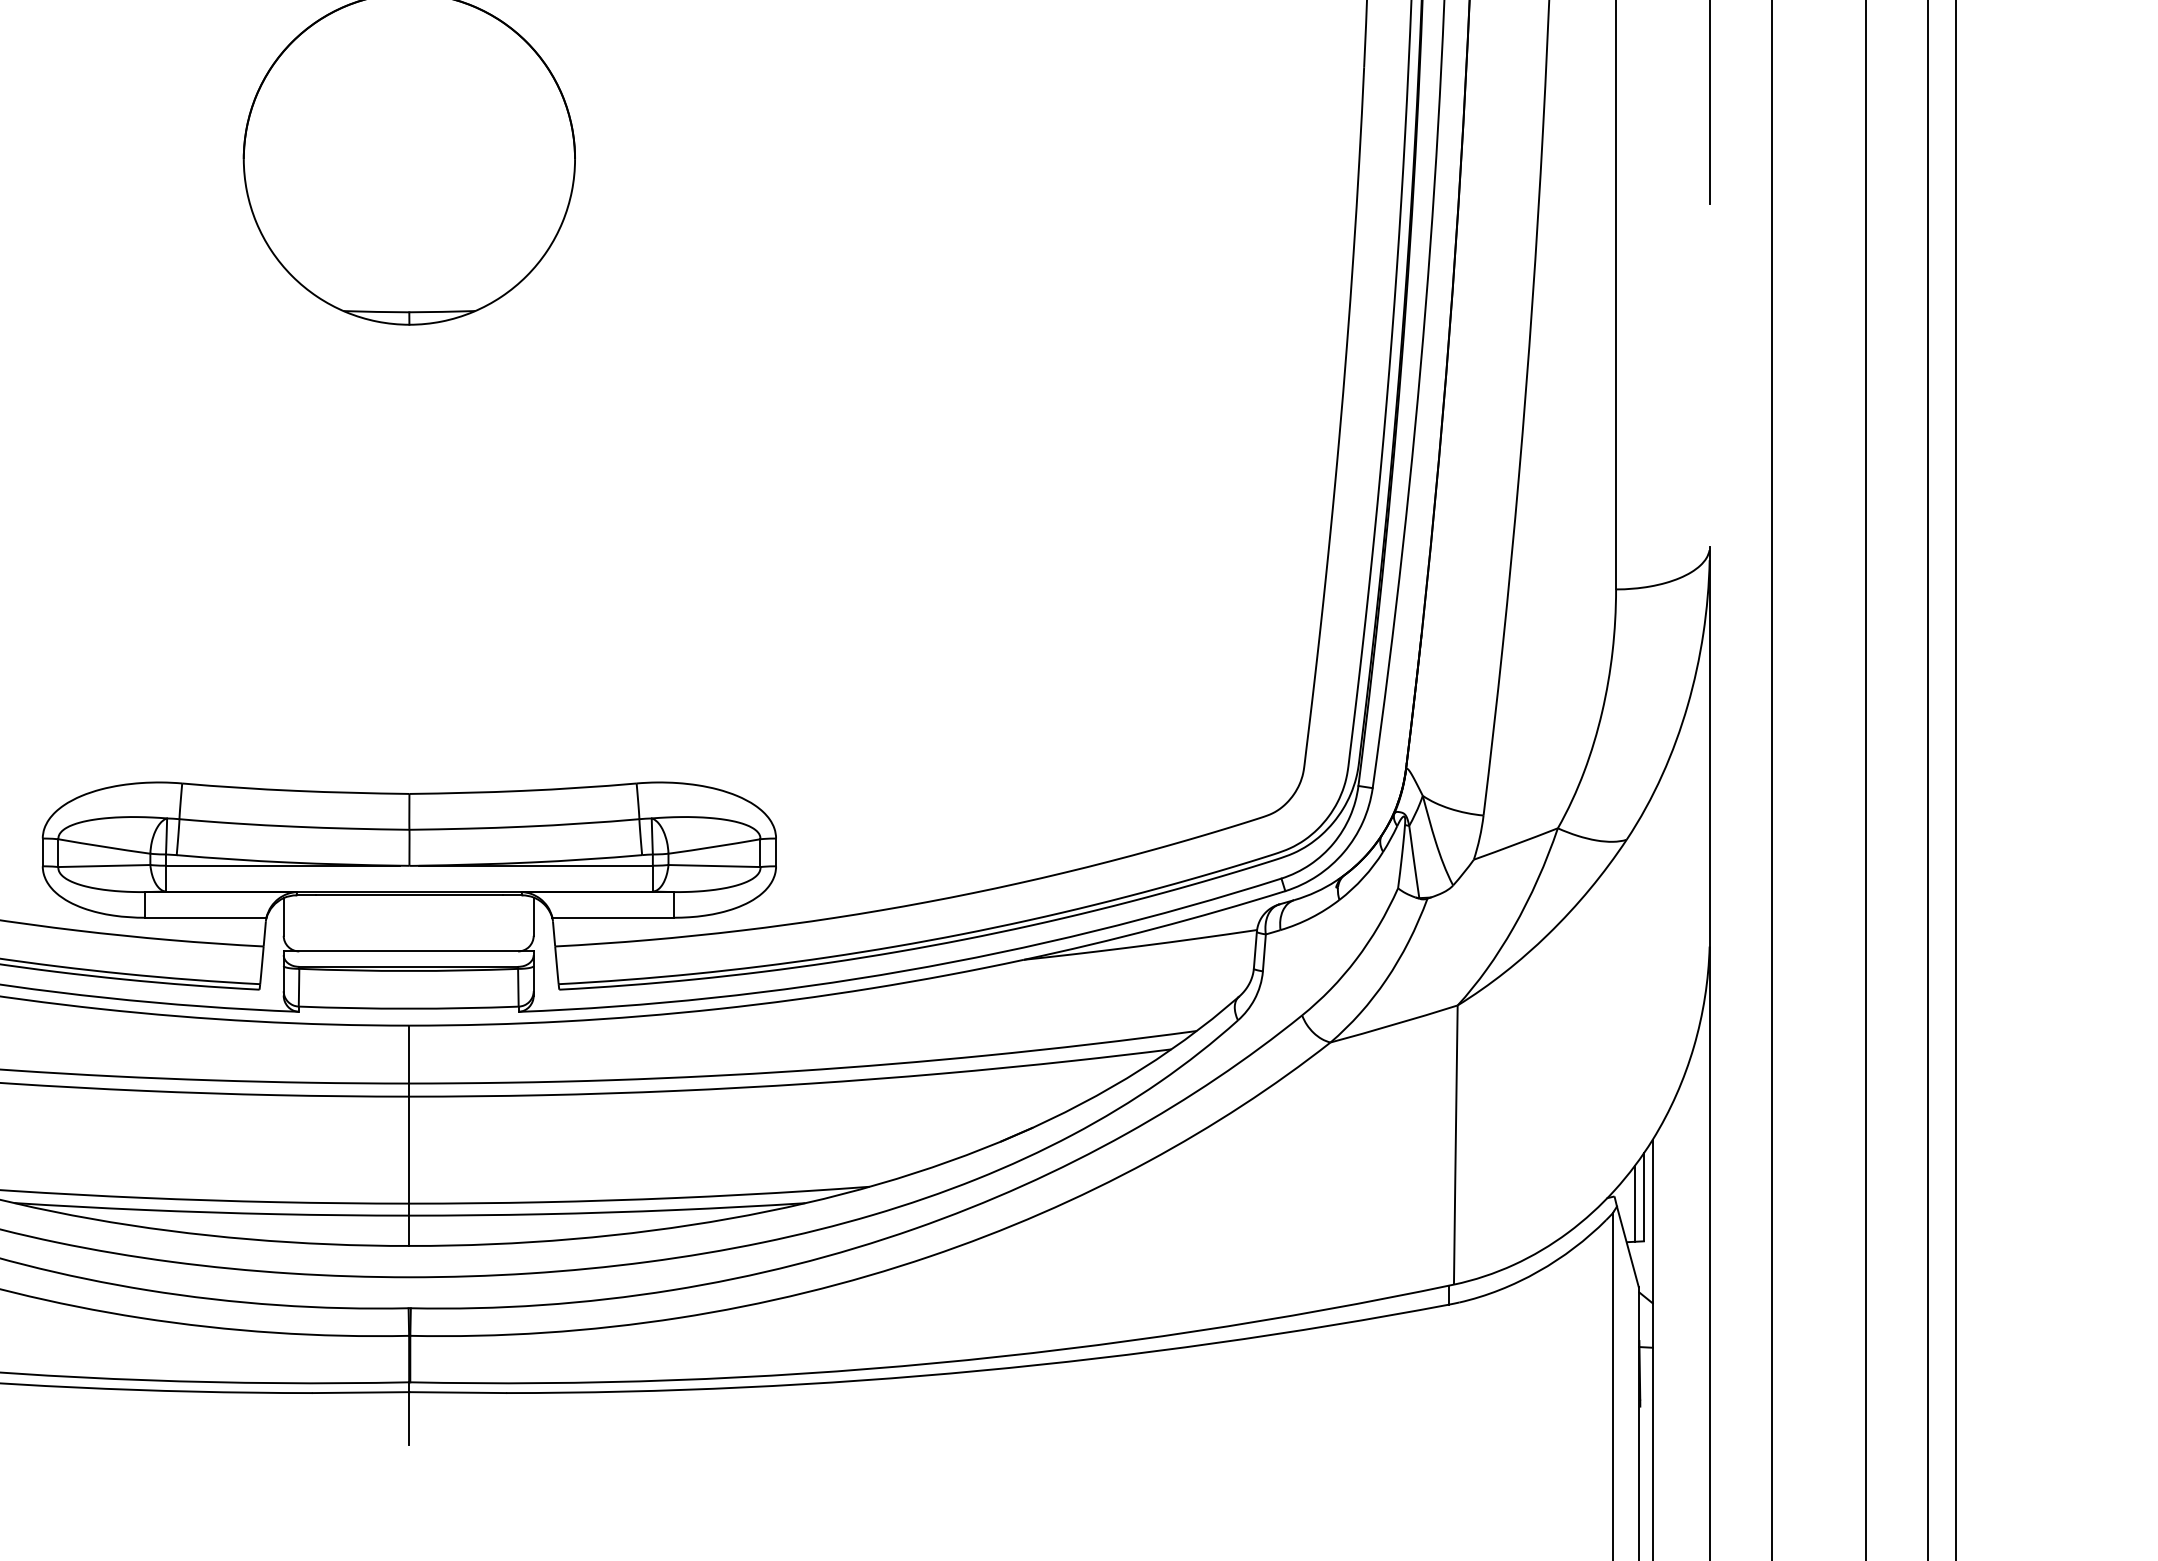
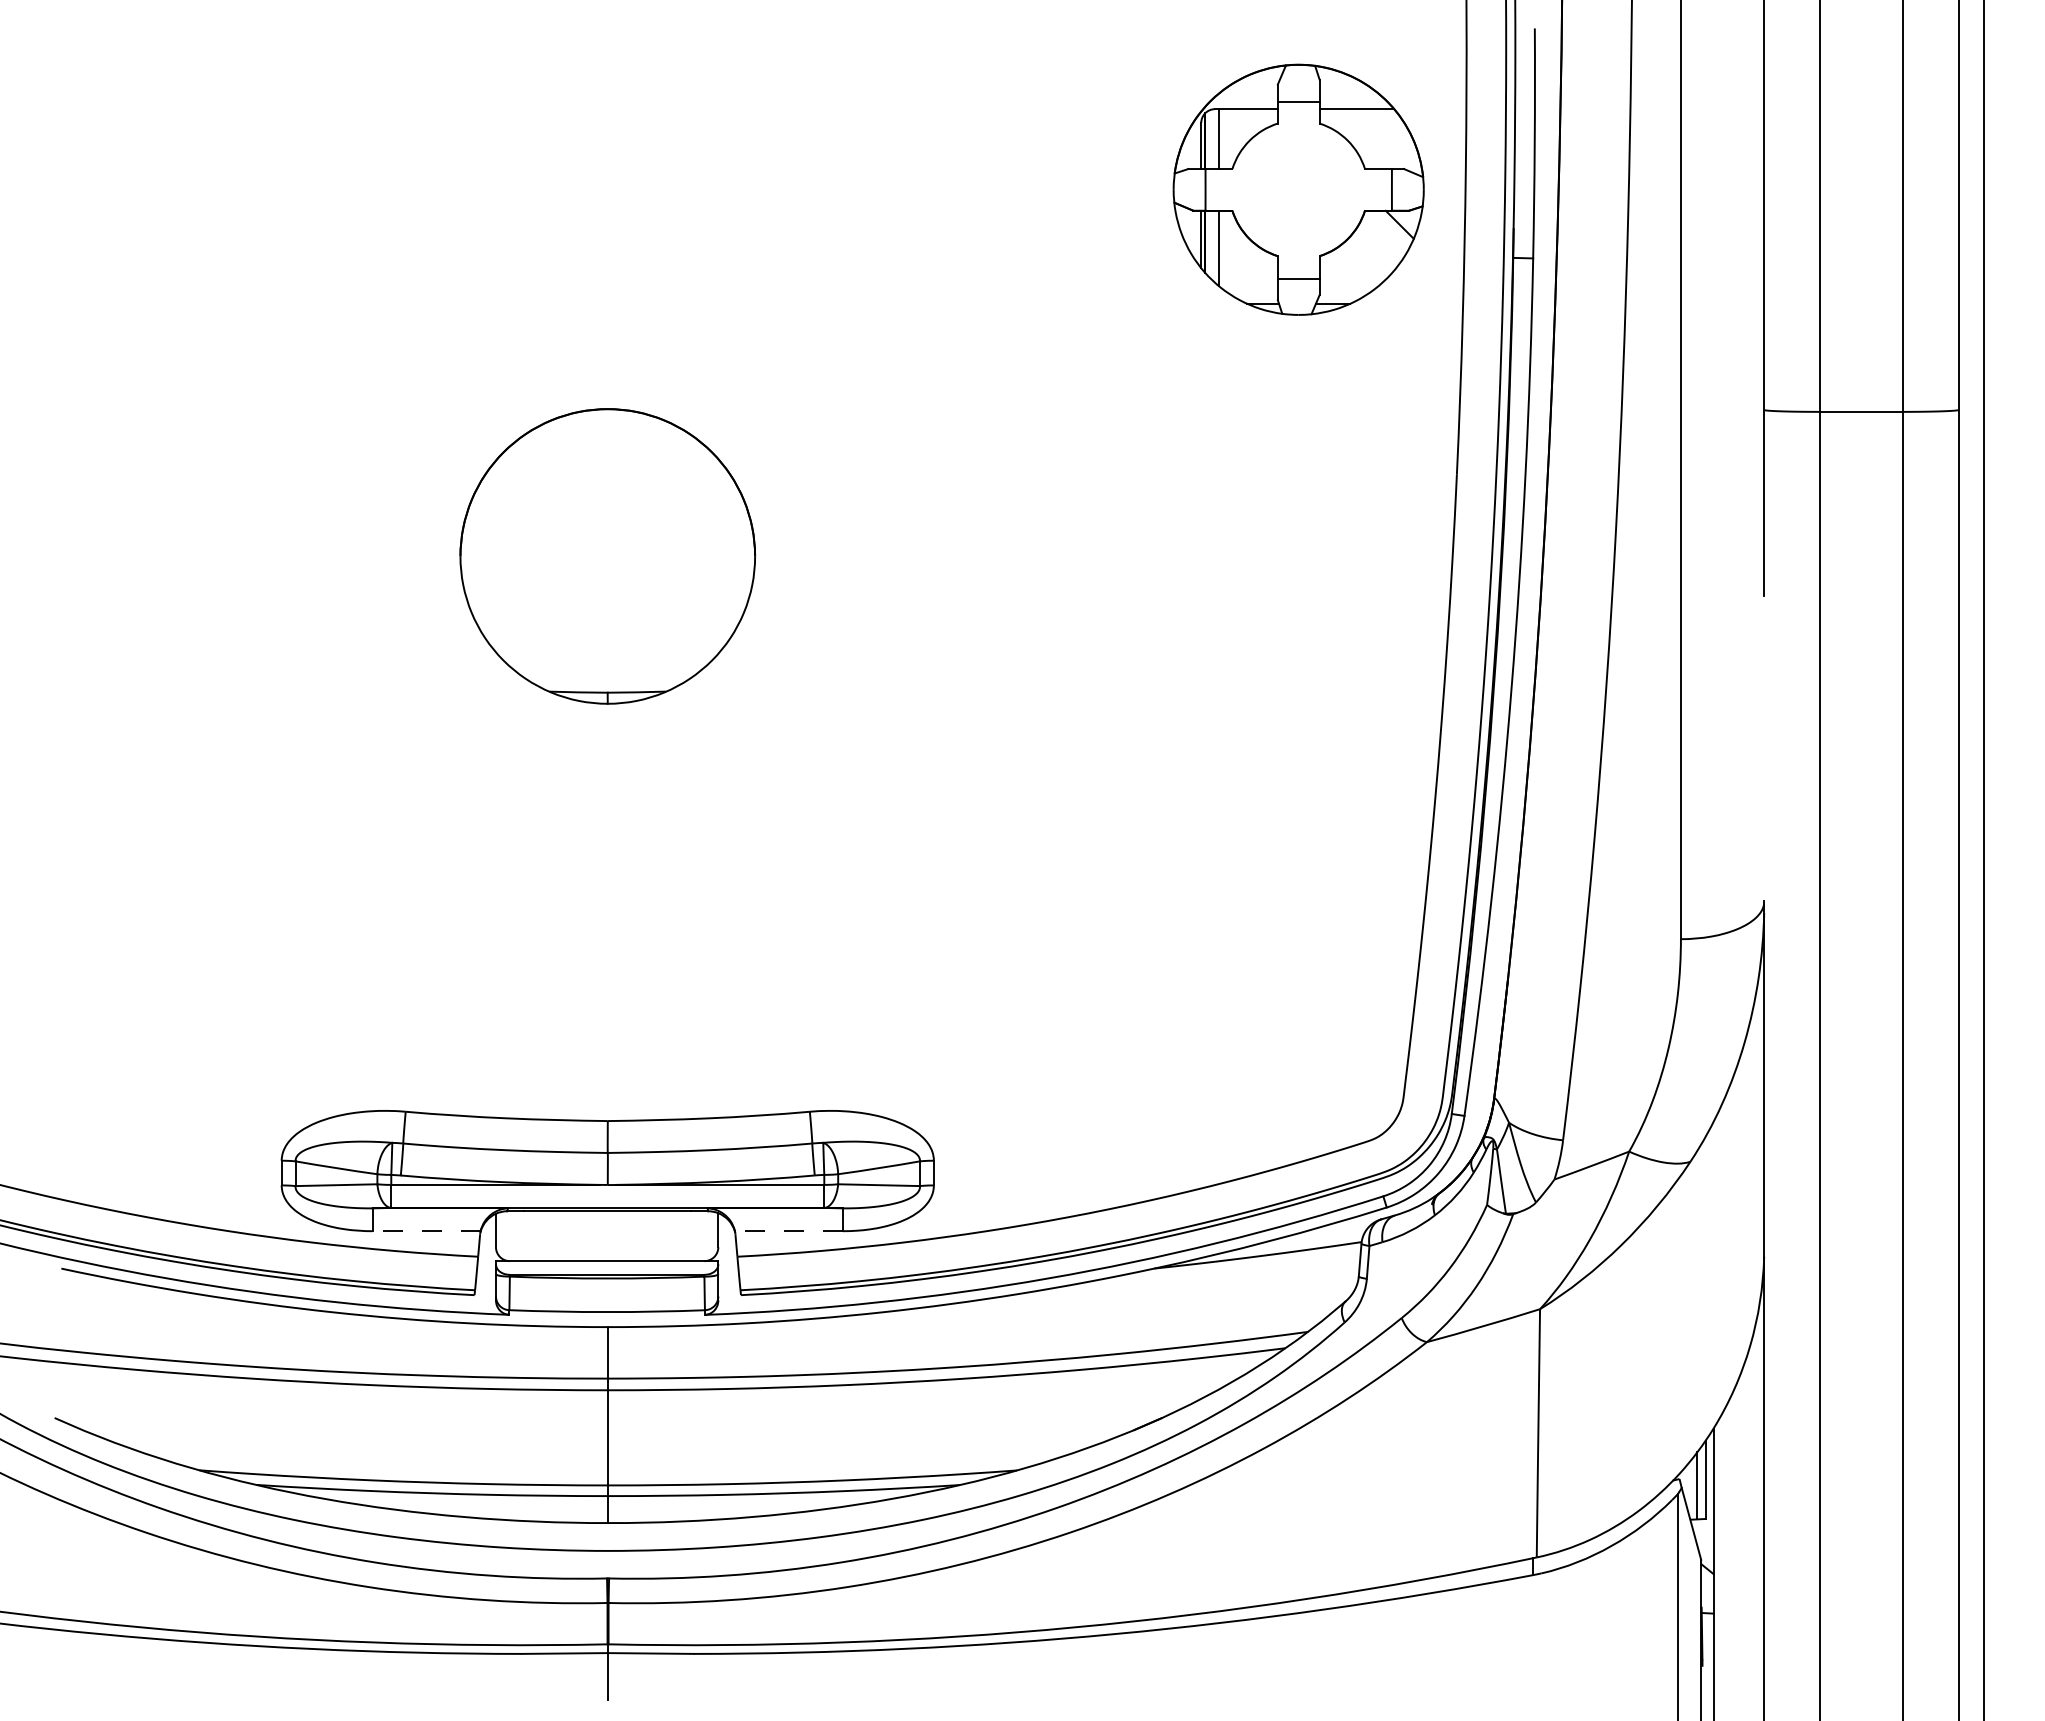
line: (205, 918) -> (426, 1231), solid -> dashed
line: (612, 918) -> (788, 1231), solid -> dashed

